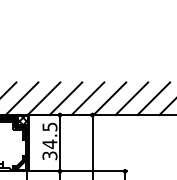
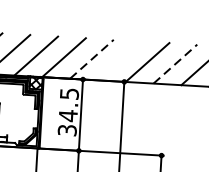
line: (66, 98) -> (92, 59), solid -> dashed
line: (87, 98) -> (119, 60), removed
line: (132, 98) -> (176, 63), solid -> dashed

